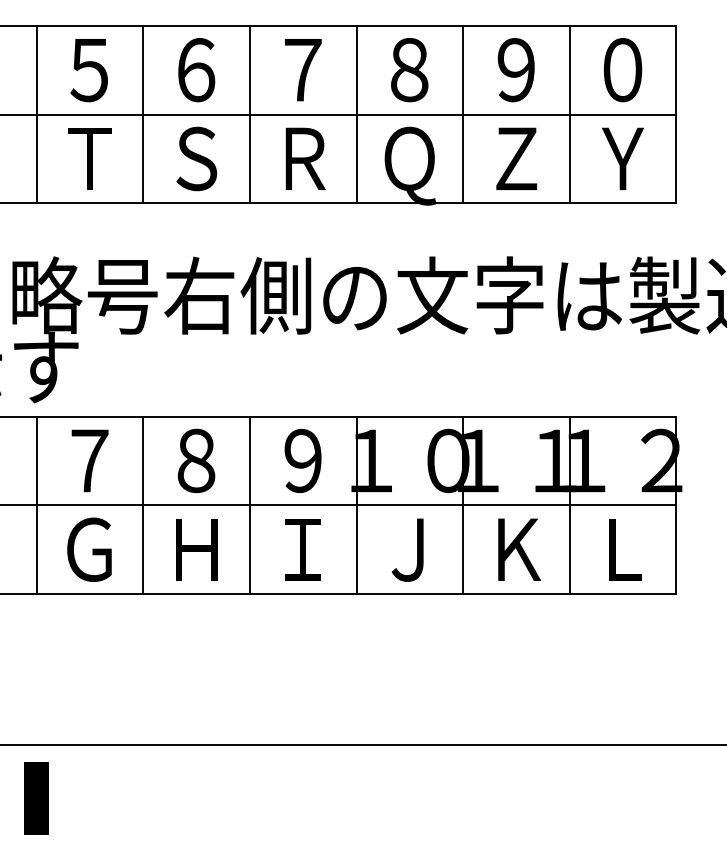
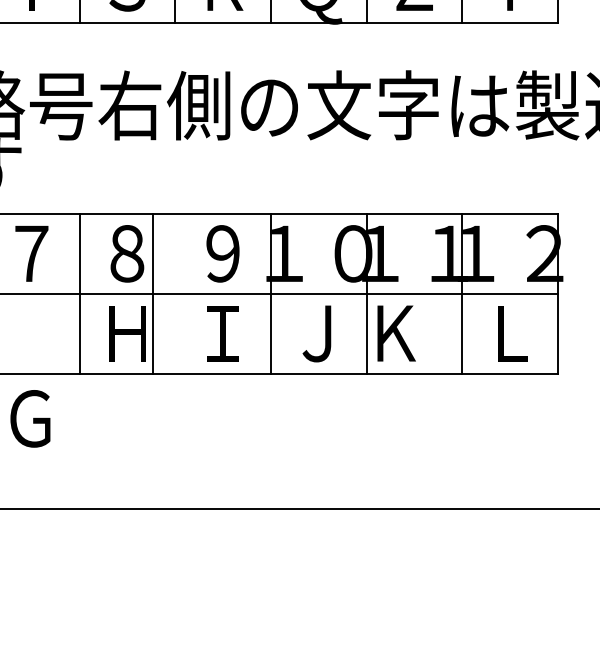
line: (249, 505) -> (152, 293), moved
text: (89, 549) -> (30, 418), moved
text: (519, 549) -> (396, 333), moved

